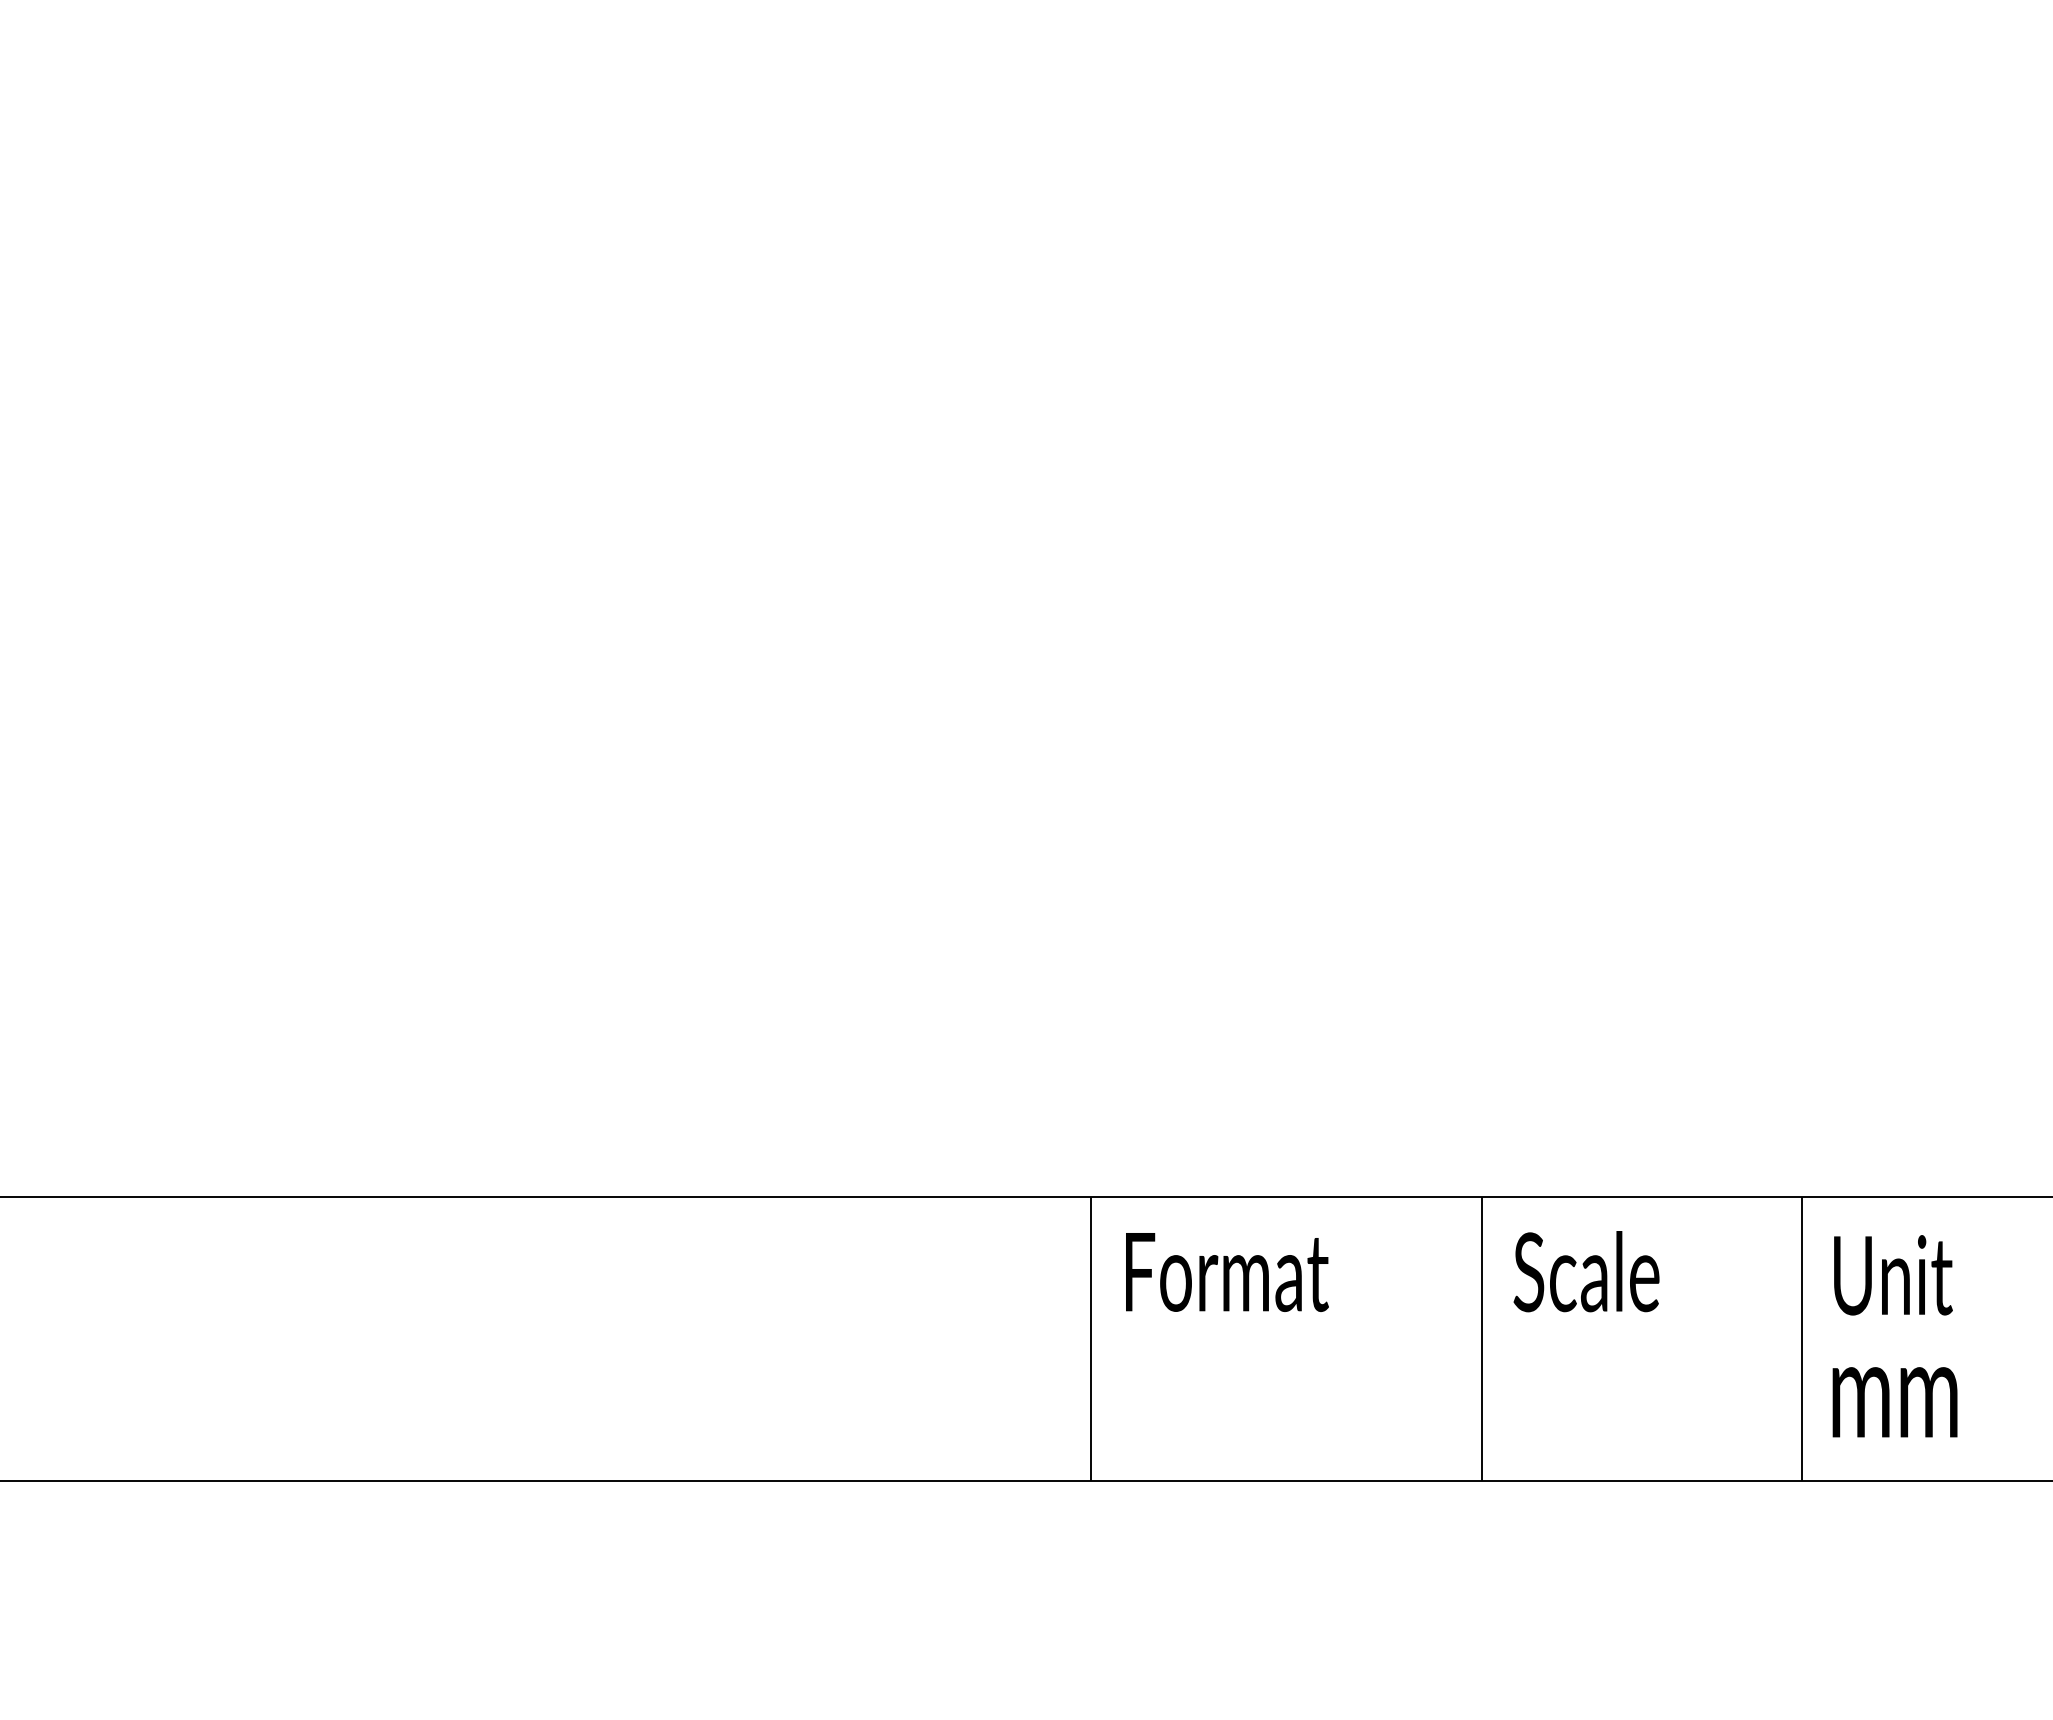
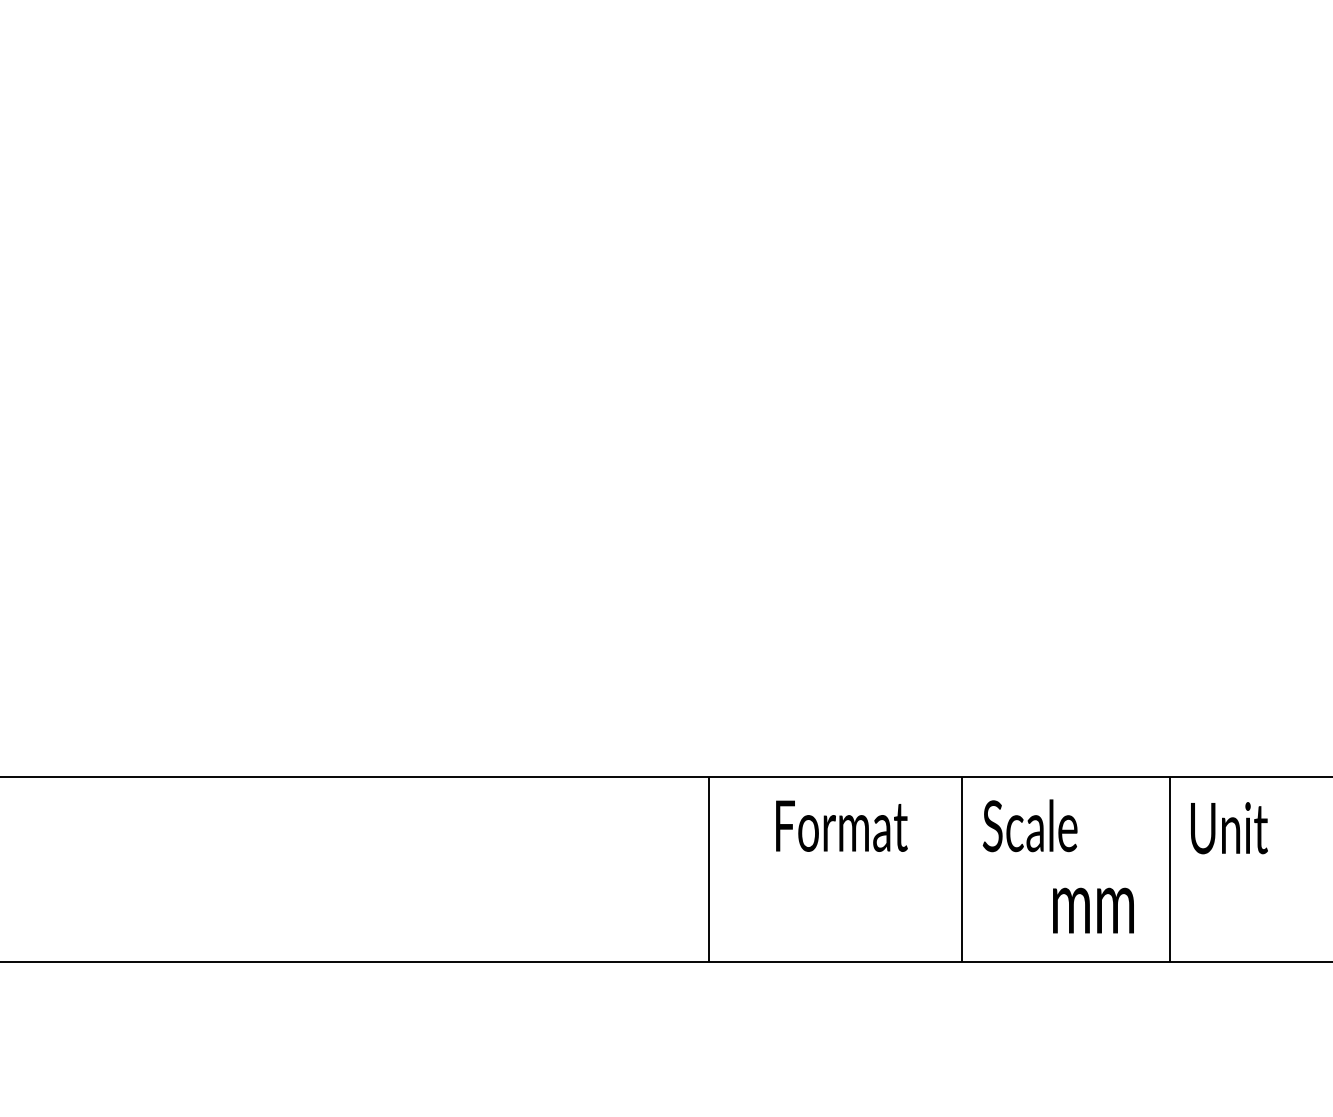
text: (1226, 1271) -> (841, 825), moved
text: (1895, 1402) -> (1093, 910), moved

